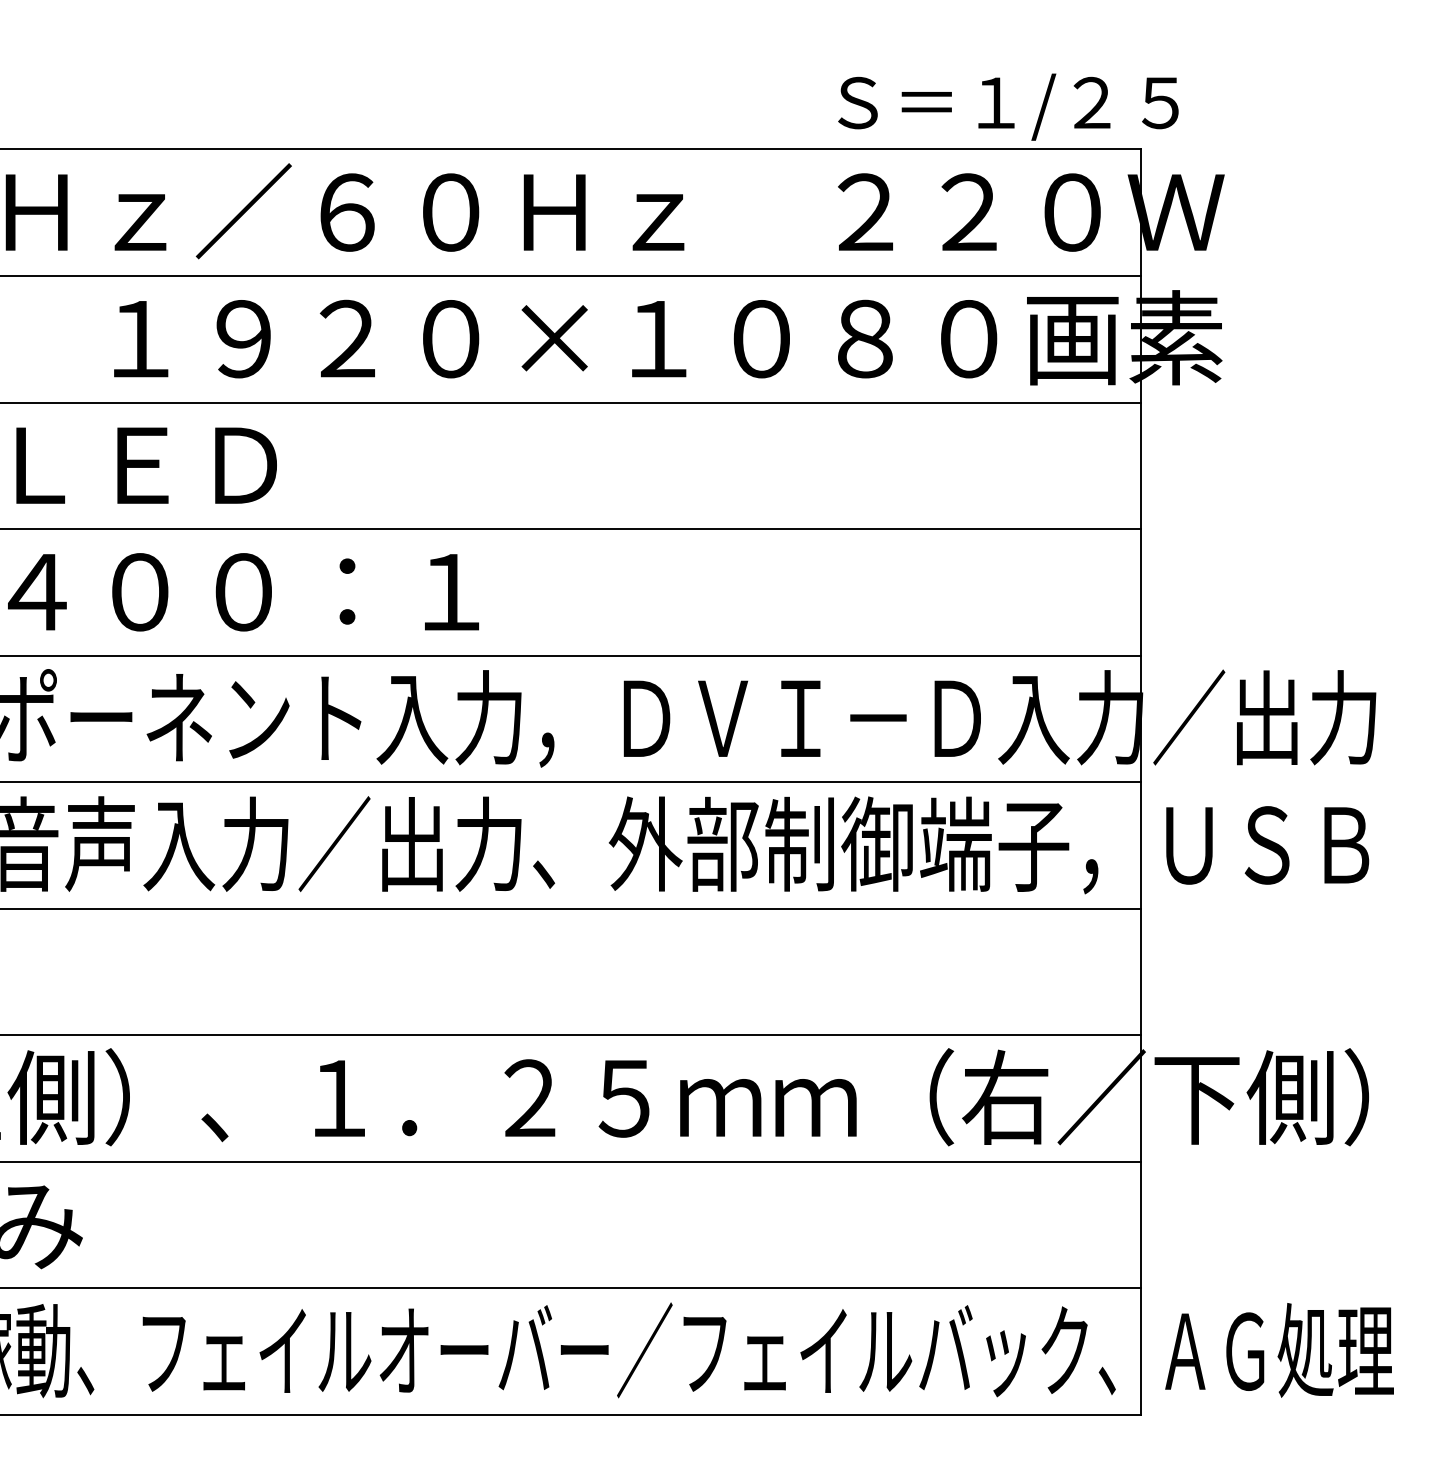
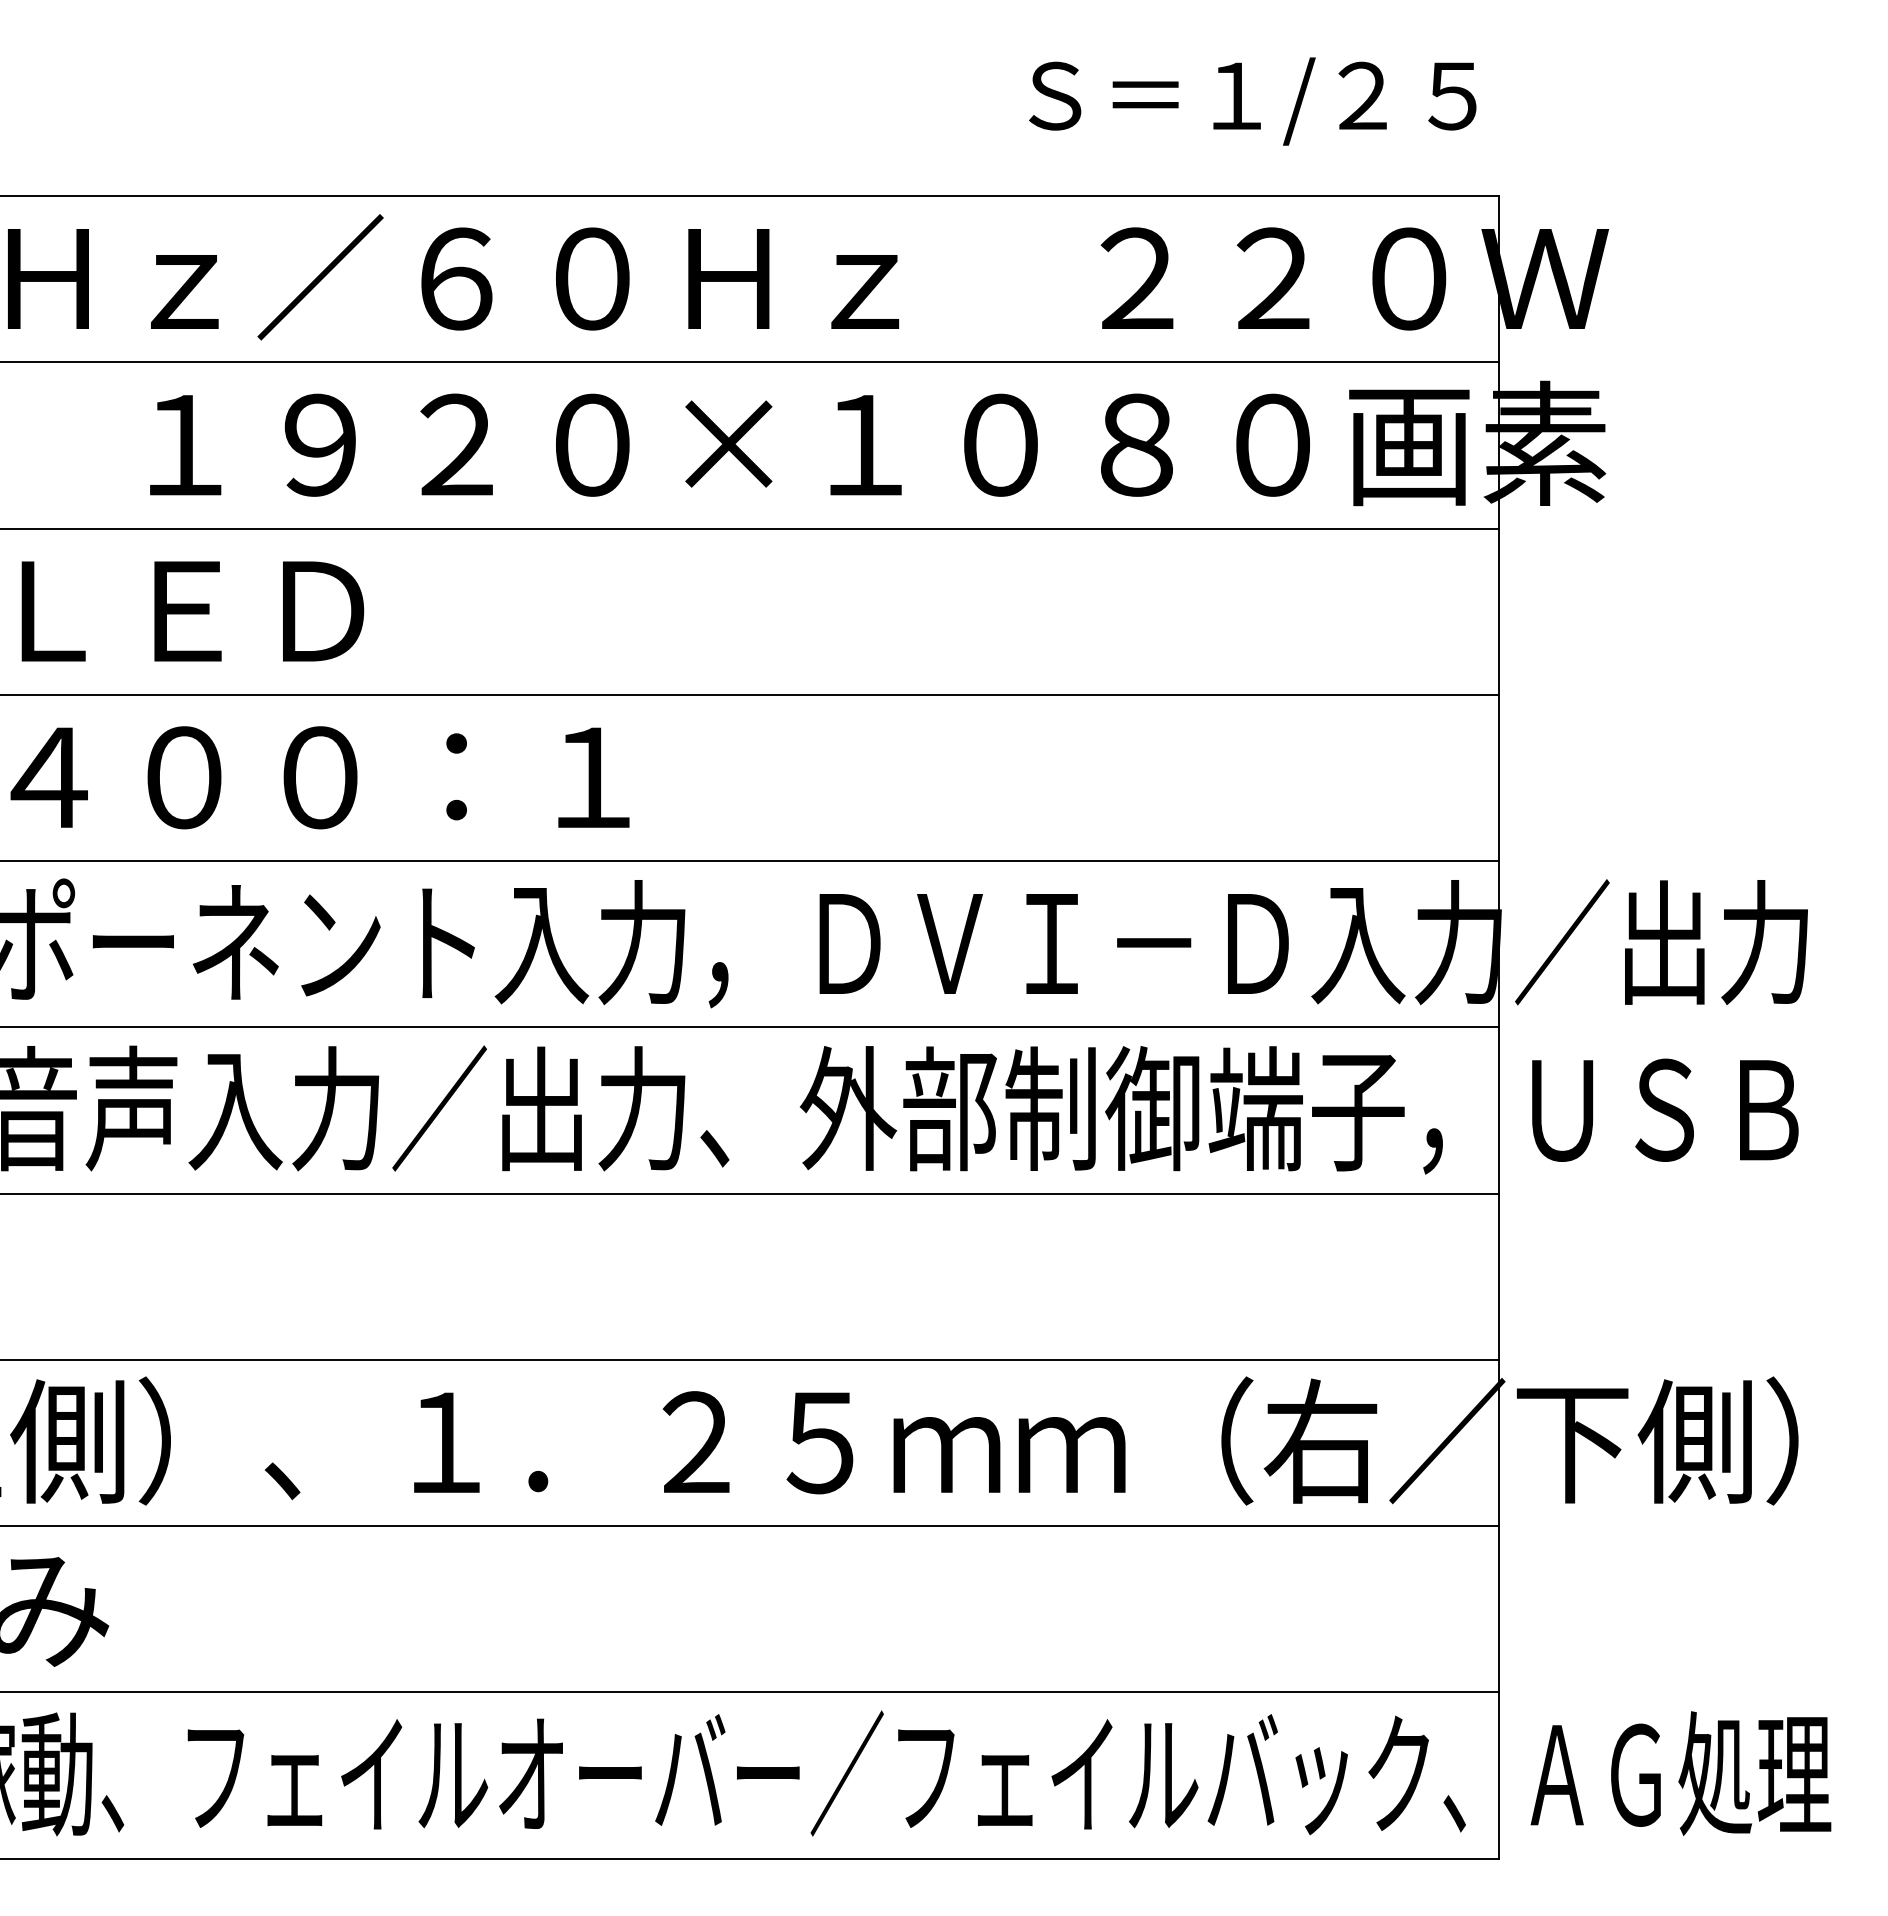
text: (1008, 107) -> (1252, 101), moved

